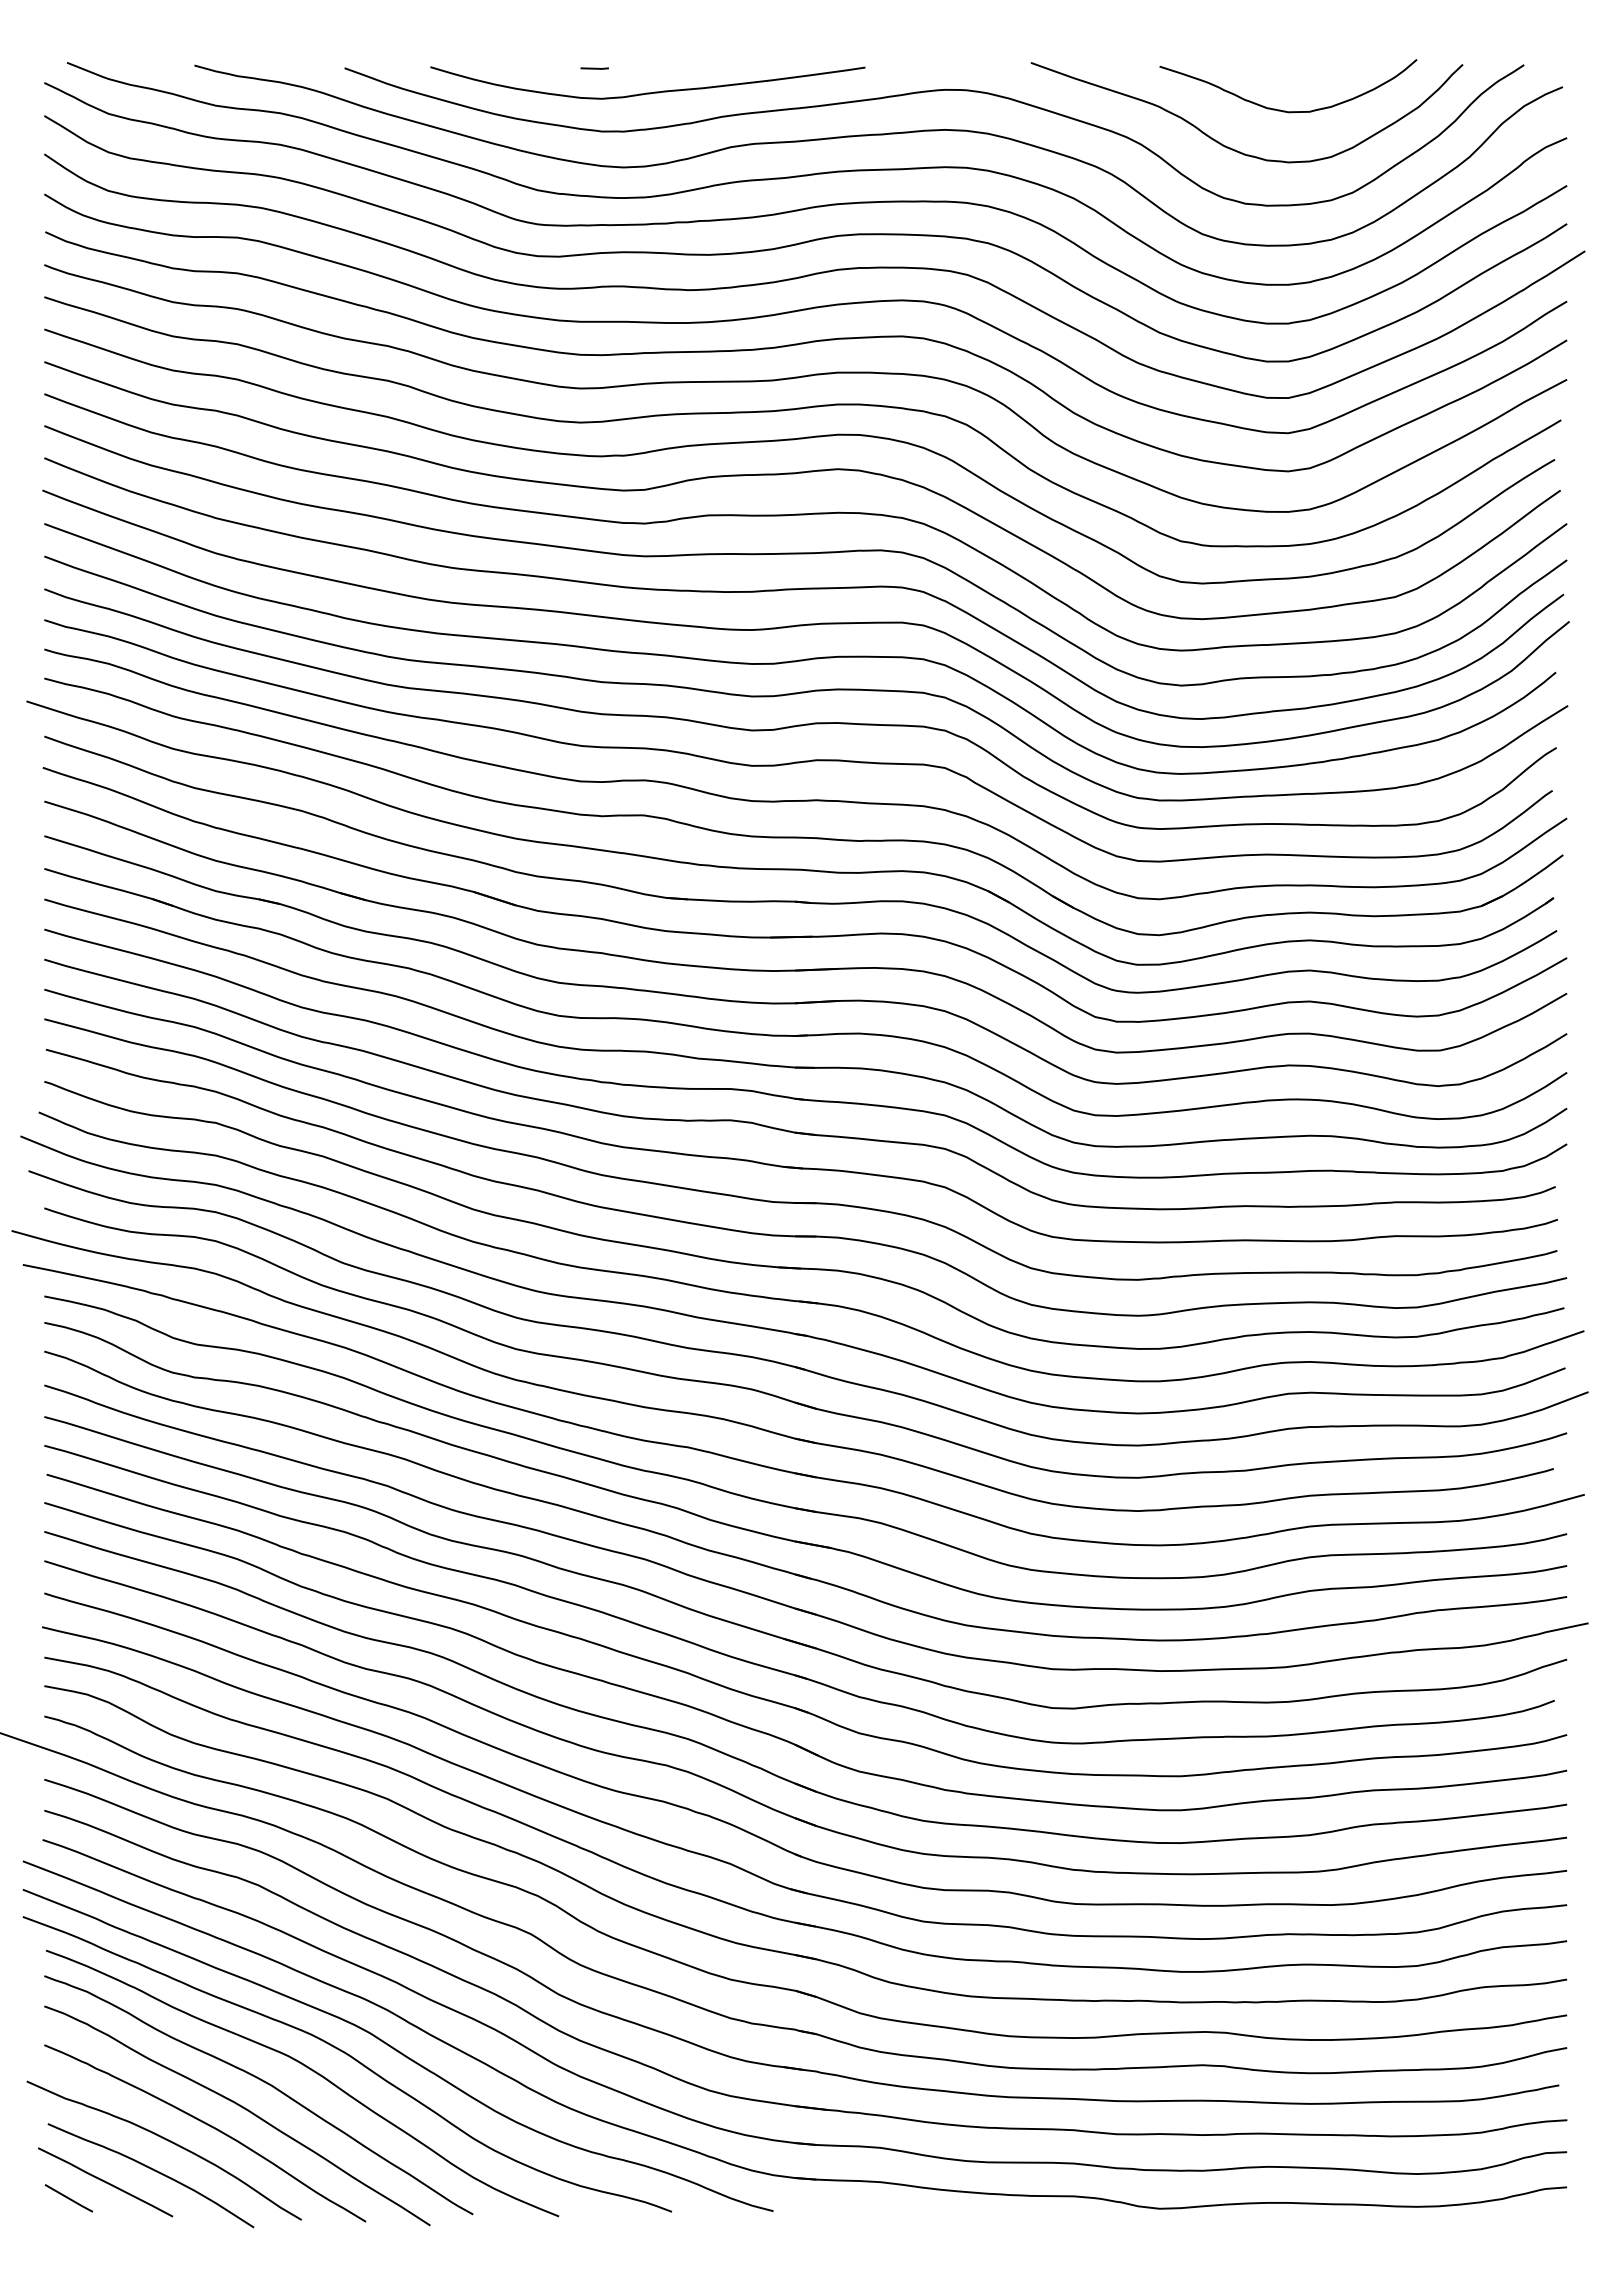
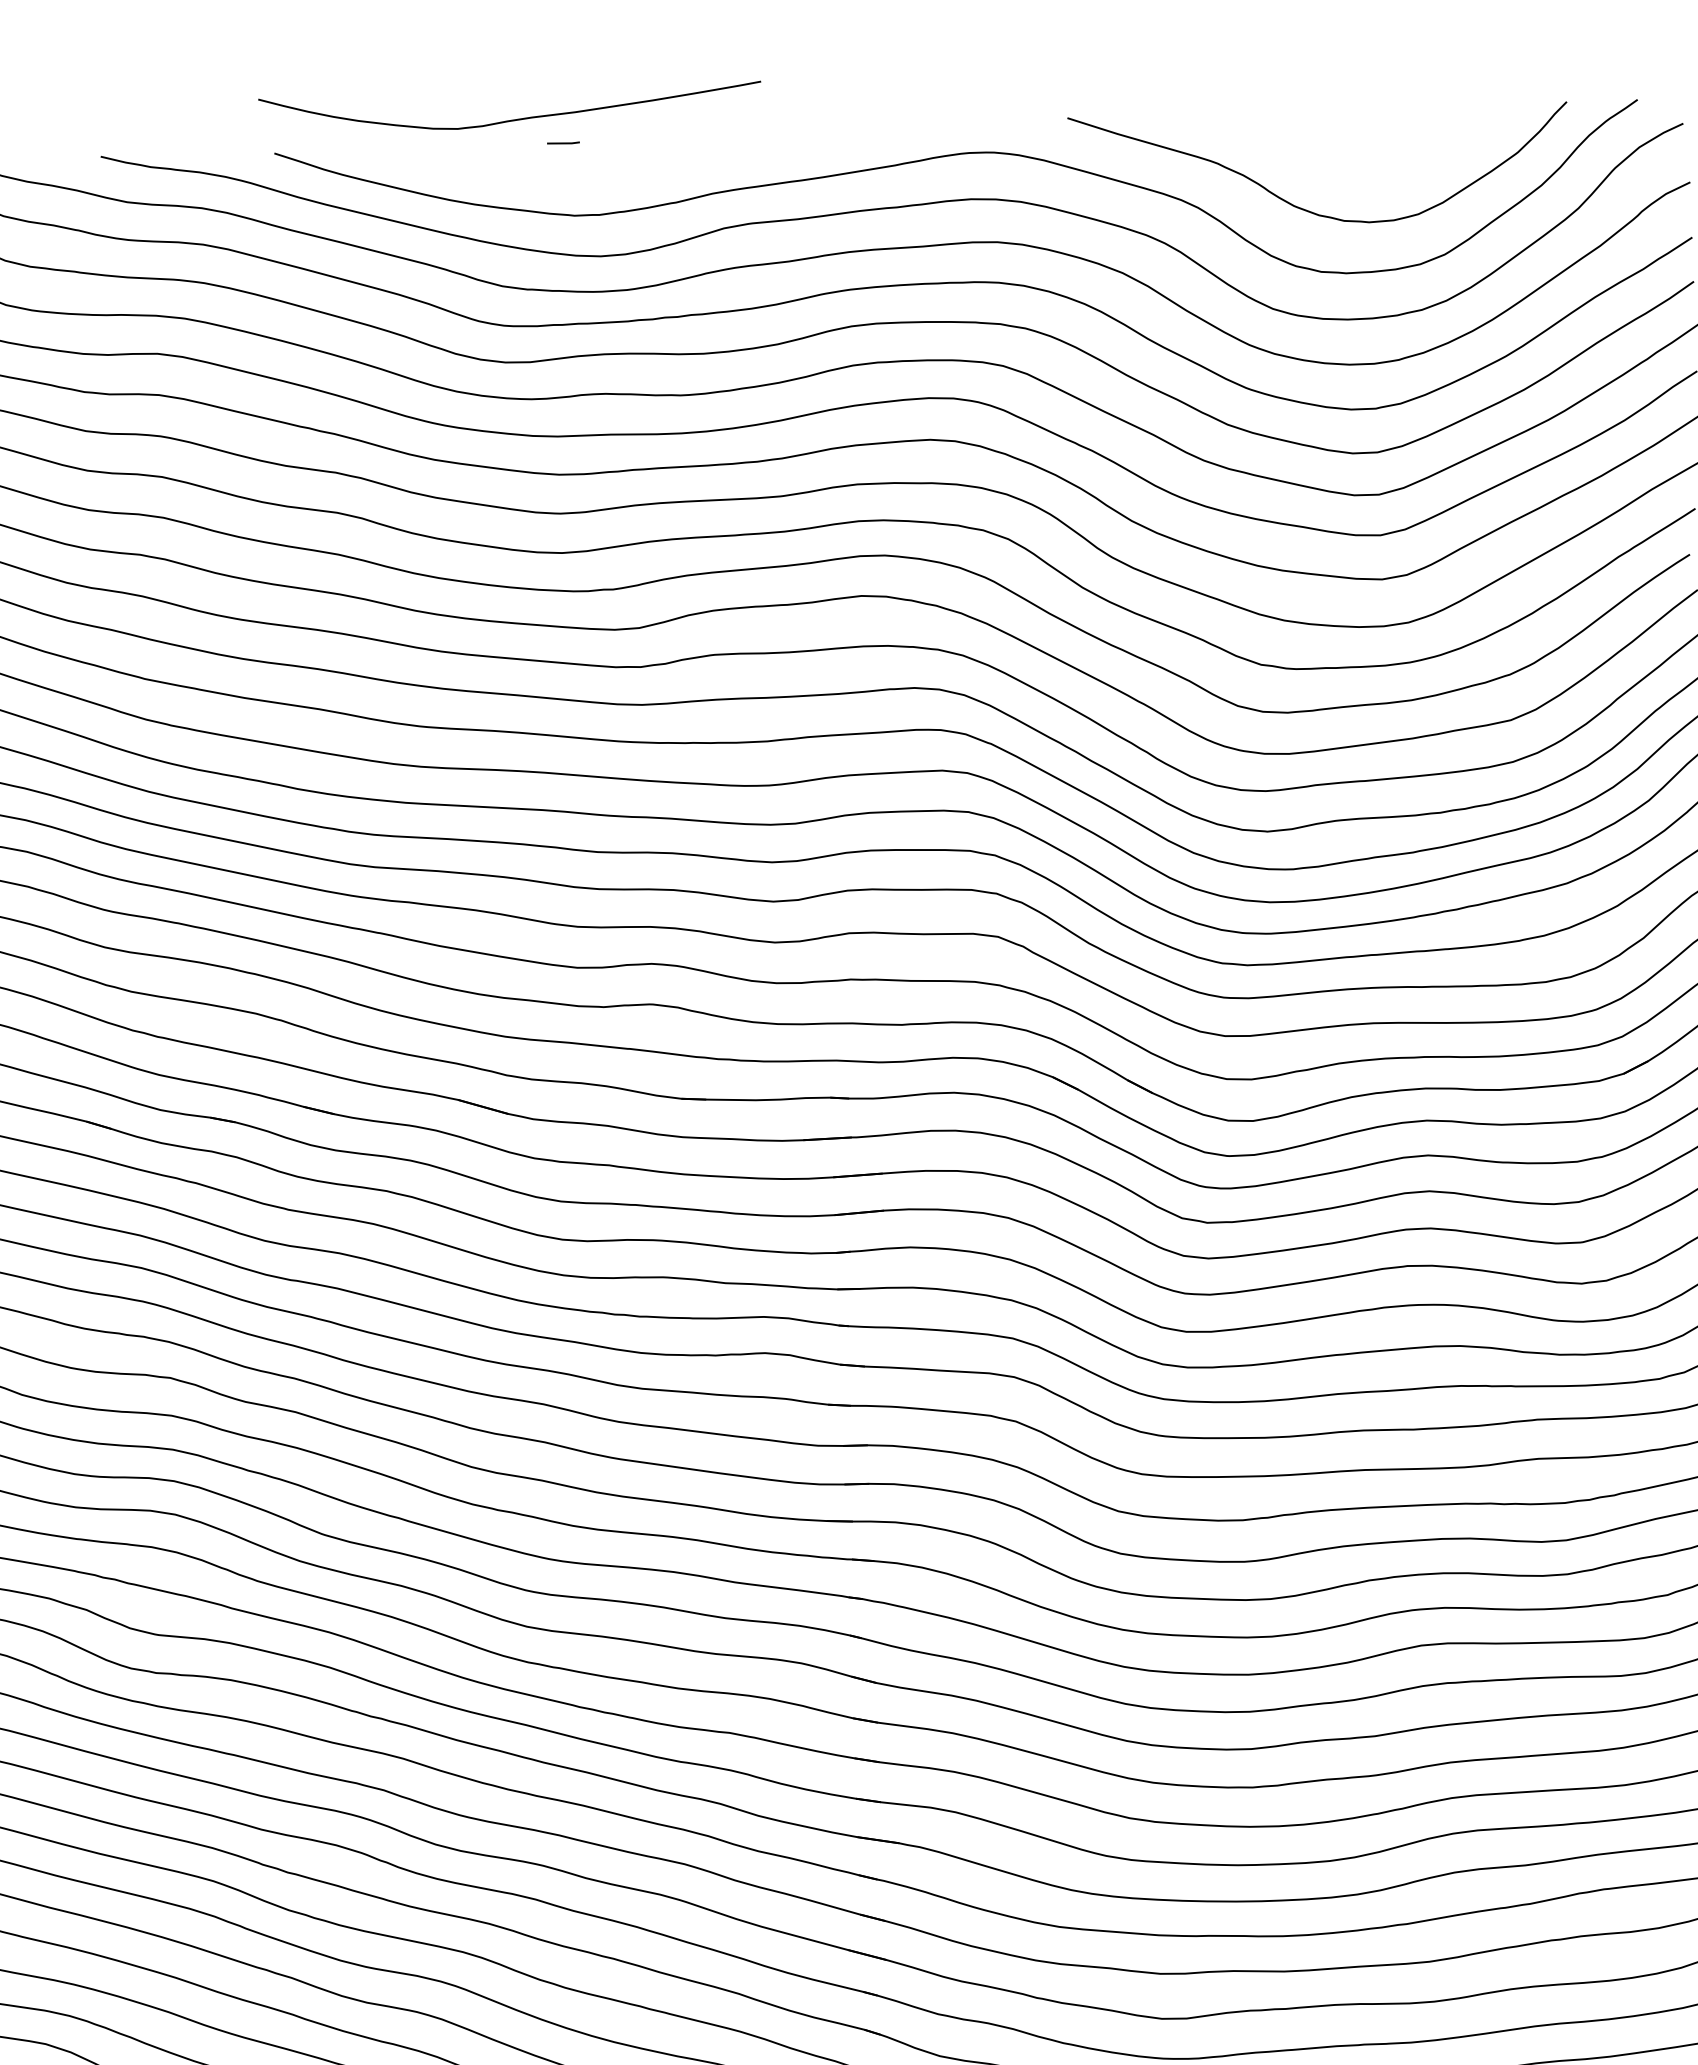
curve: (647, 92) -> (510, 119), moved
curve: (1285, 110) -> (1363, 162), removed

